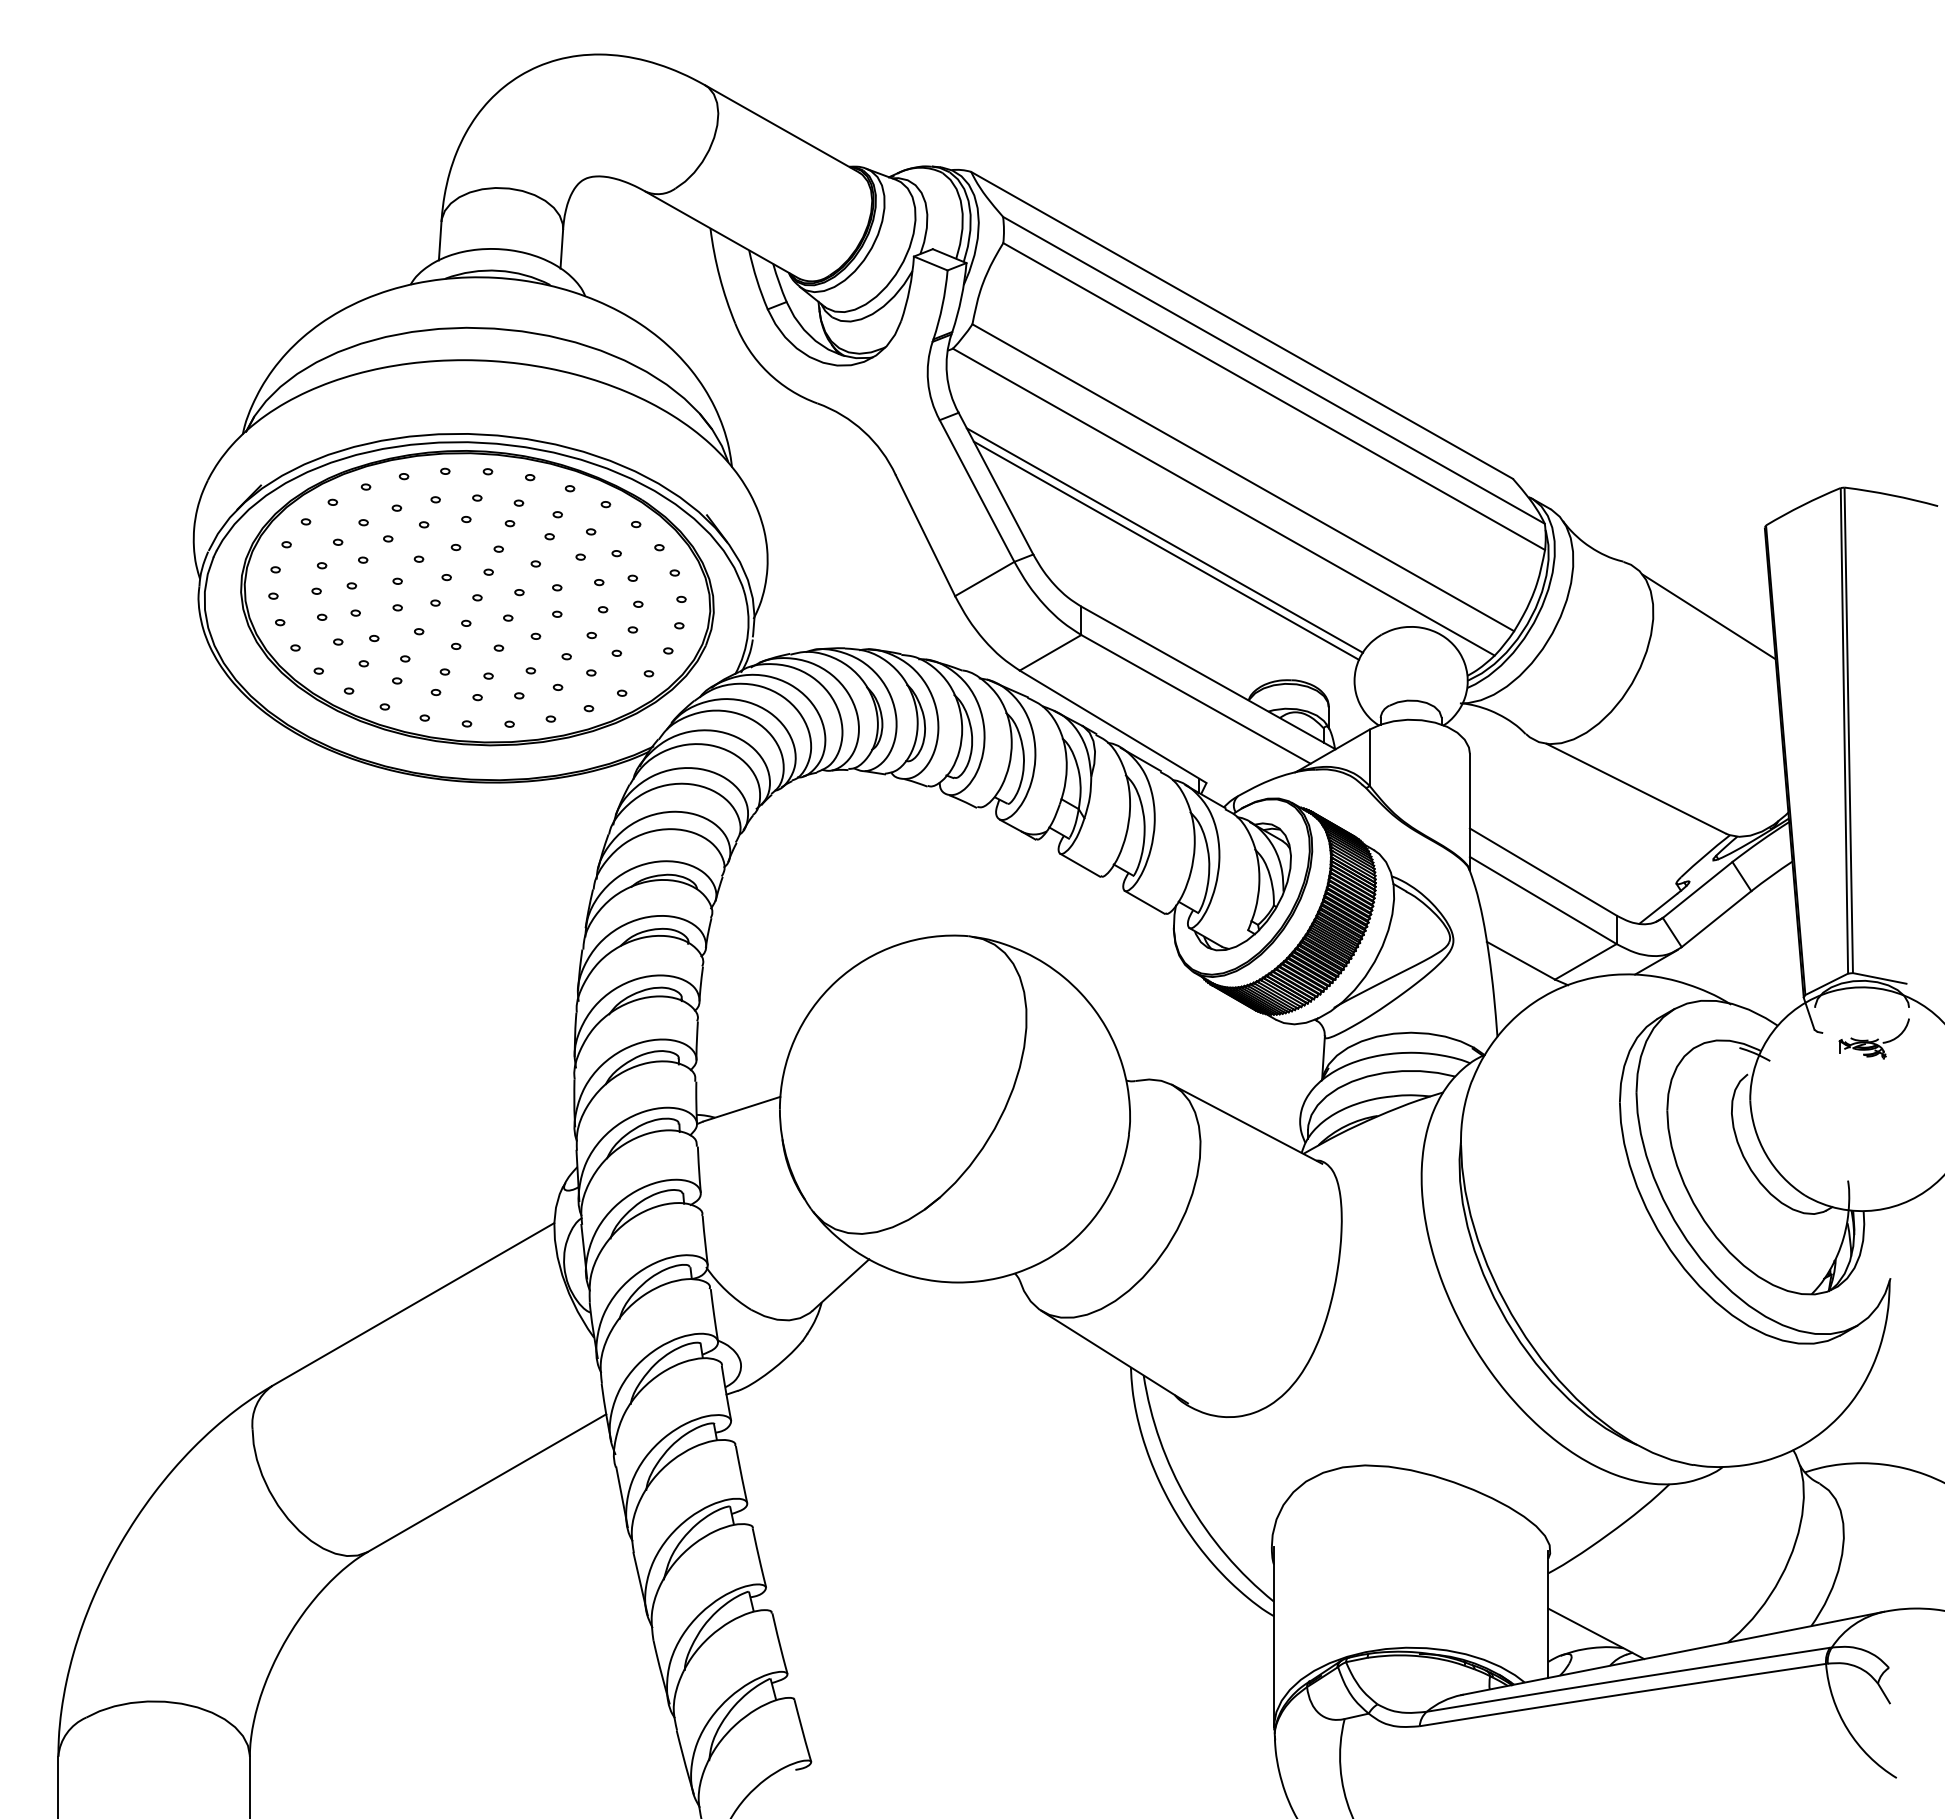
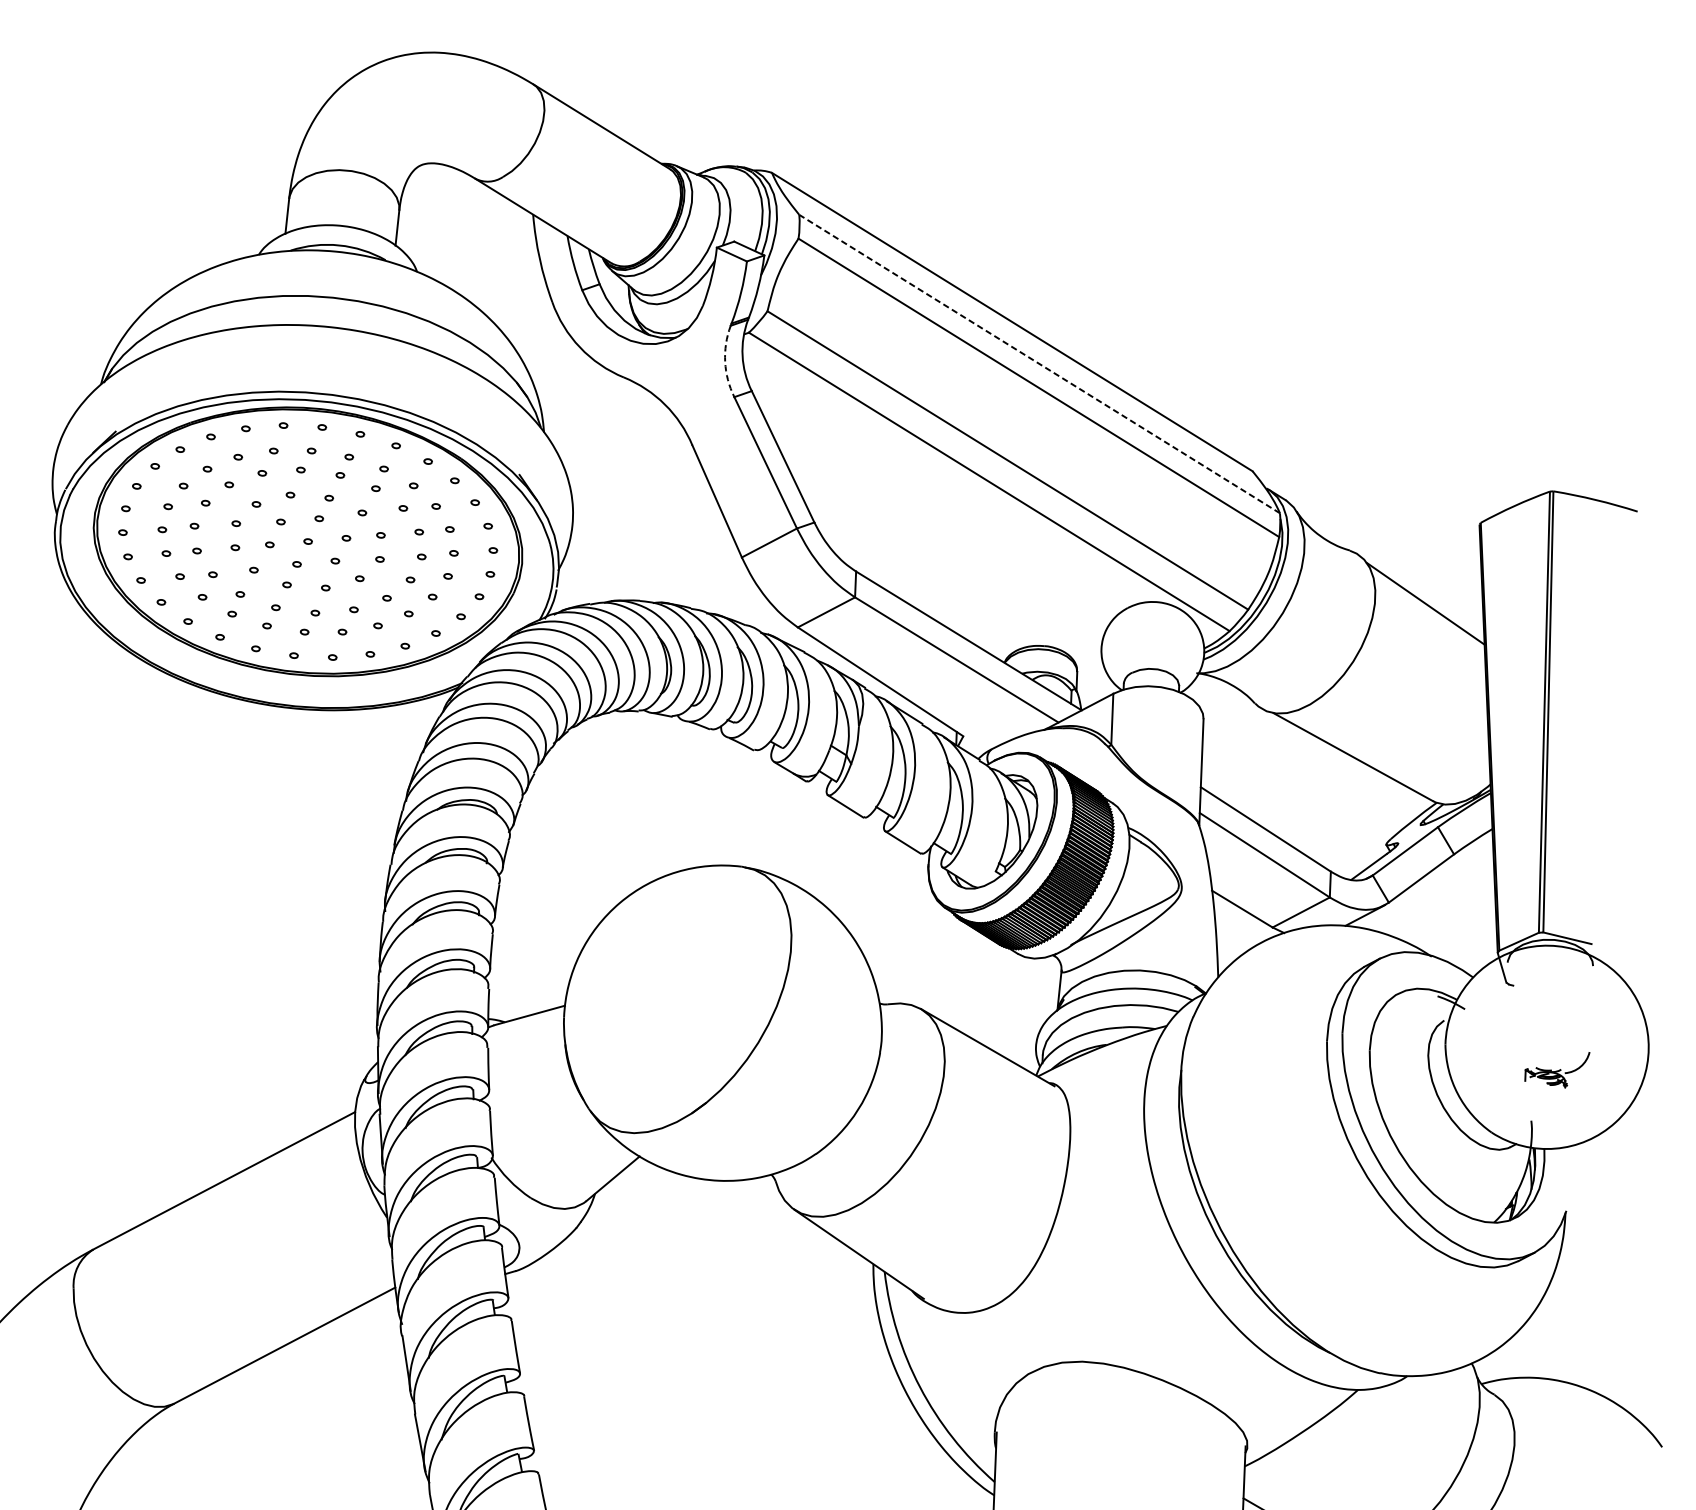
line: (1273, 370) -> (1039, 364), solid -> dashed
arc: (928, 381) -> (725, 361), solid -> dashed
line: (1164, 540) -> (934, 514), removed
line: (1166, 550) -> (935, 523), removed
part: (1873, 1038) -> (1556, 1068), moved

